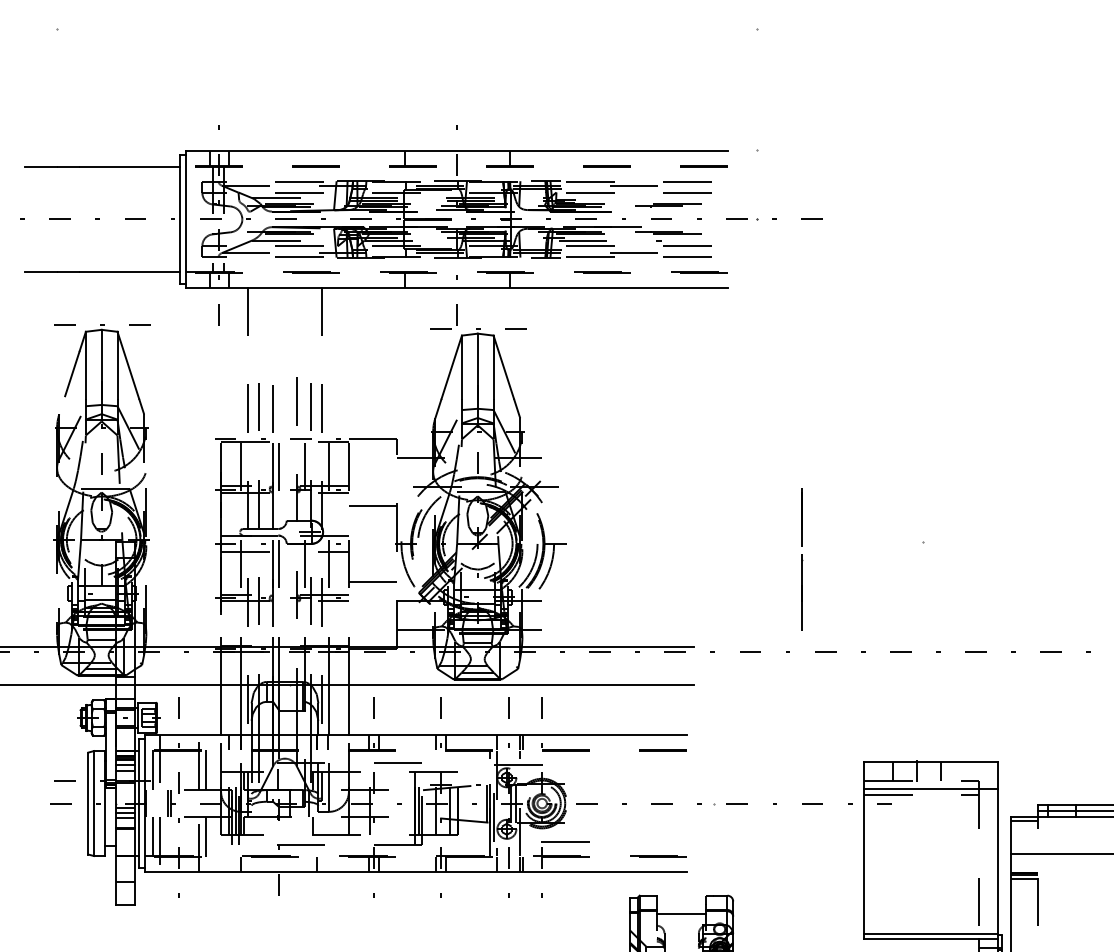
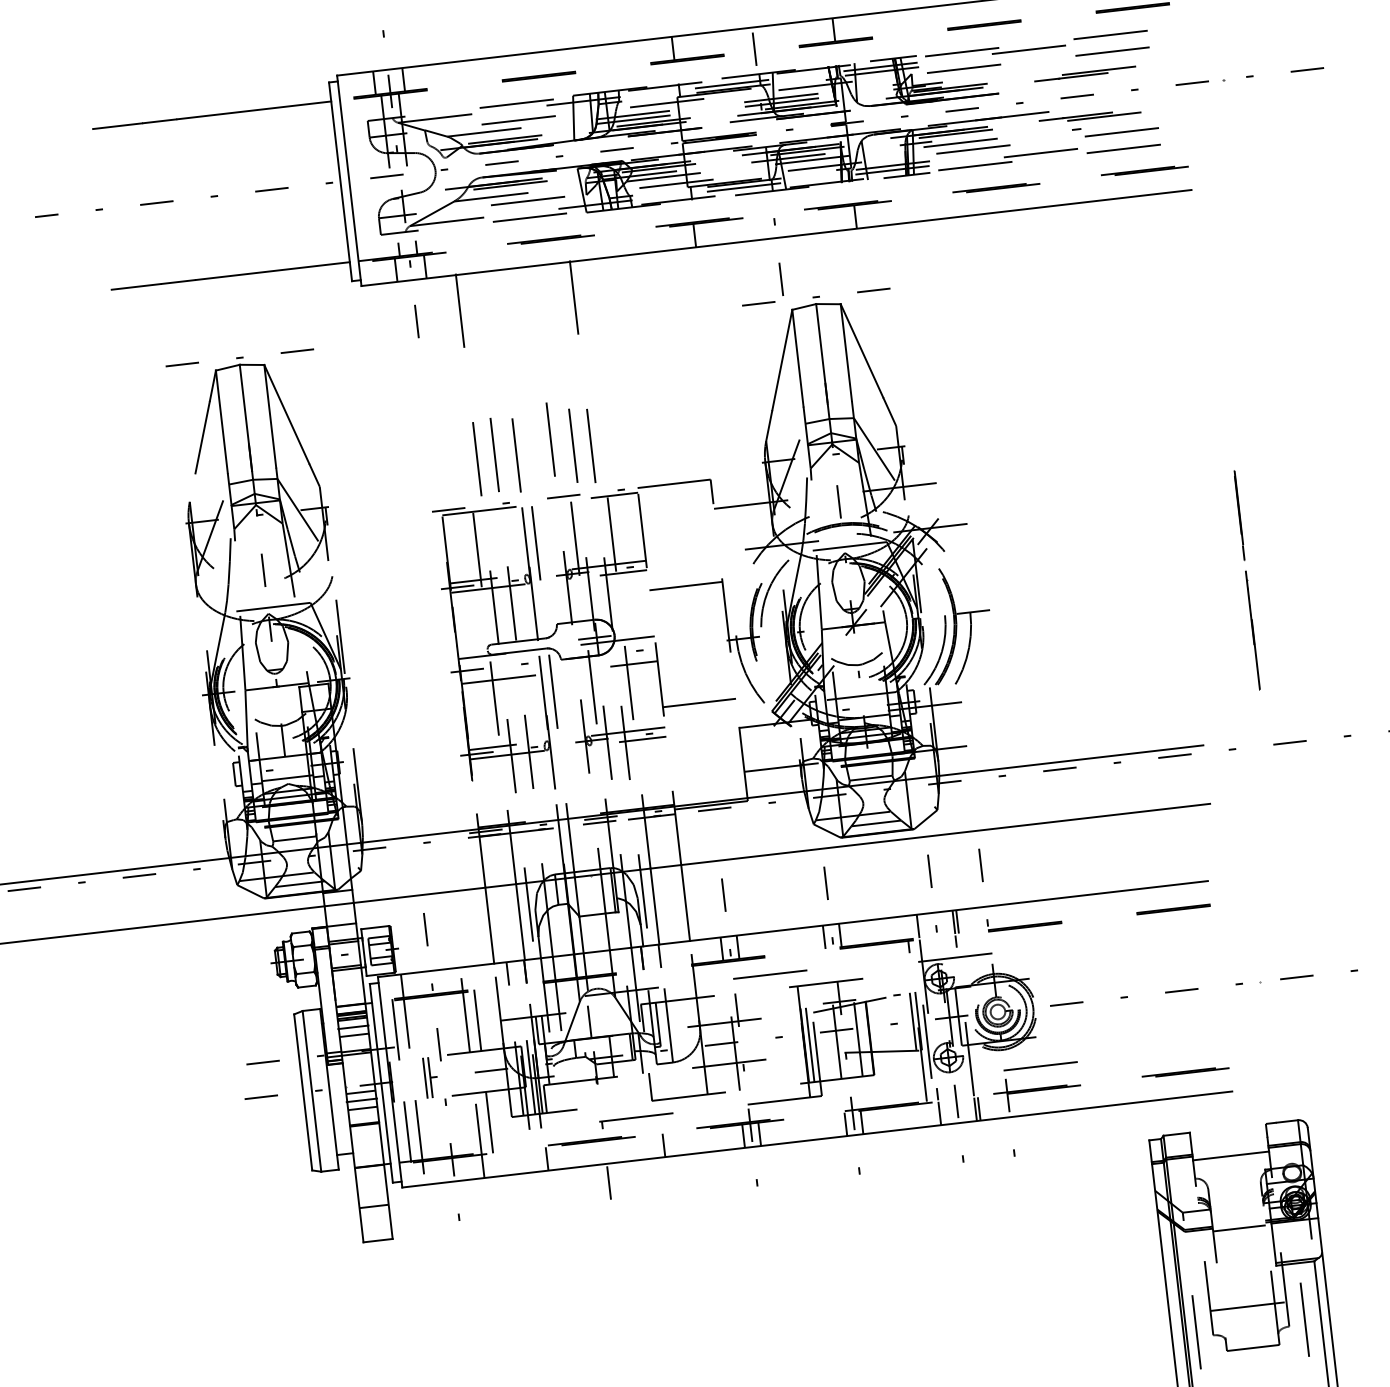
line: (802, 559) -> (1247, 579), moved

